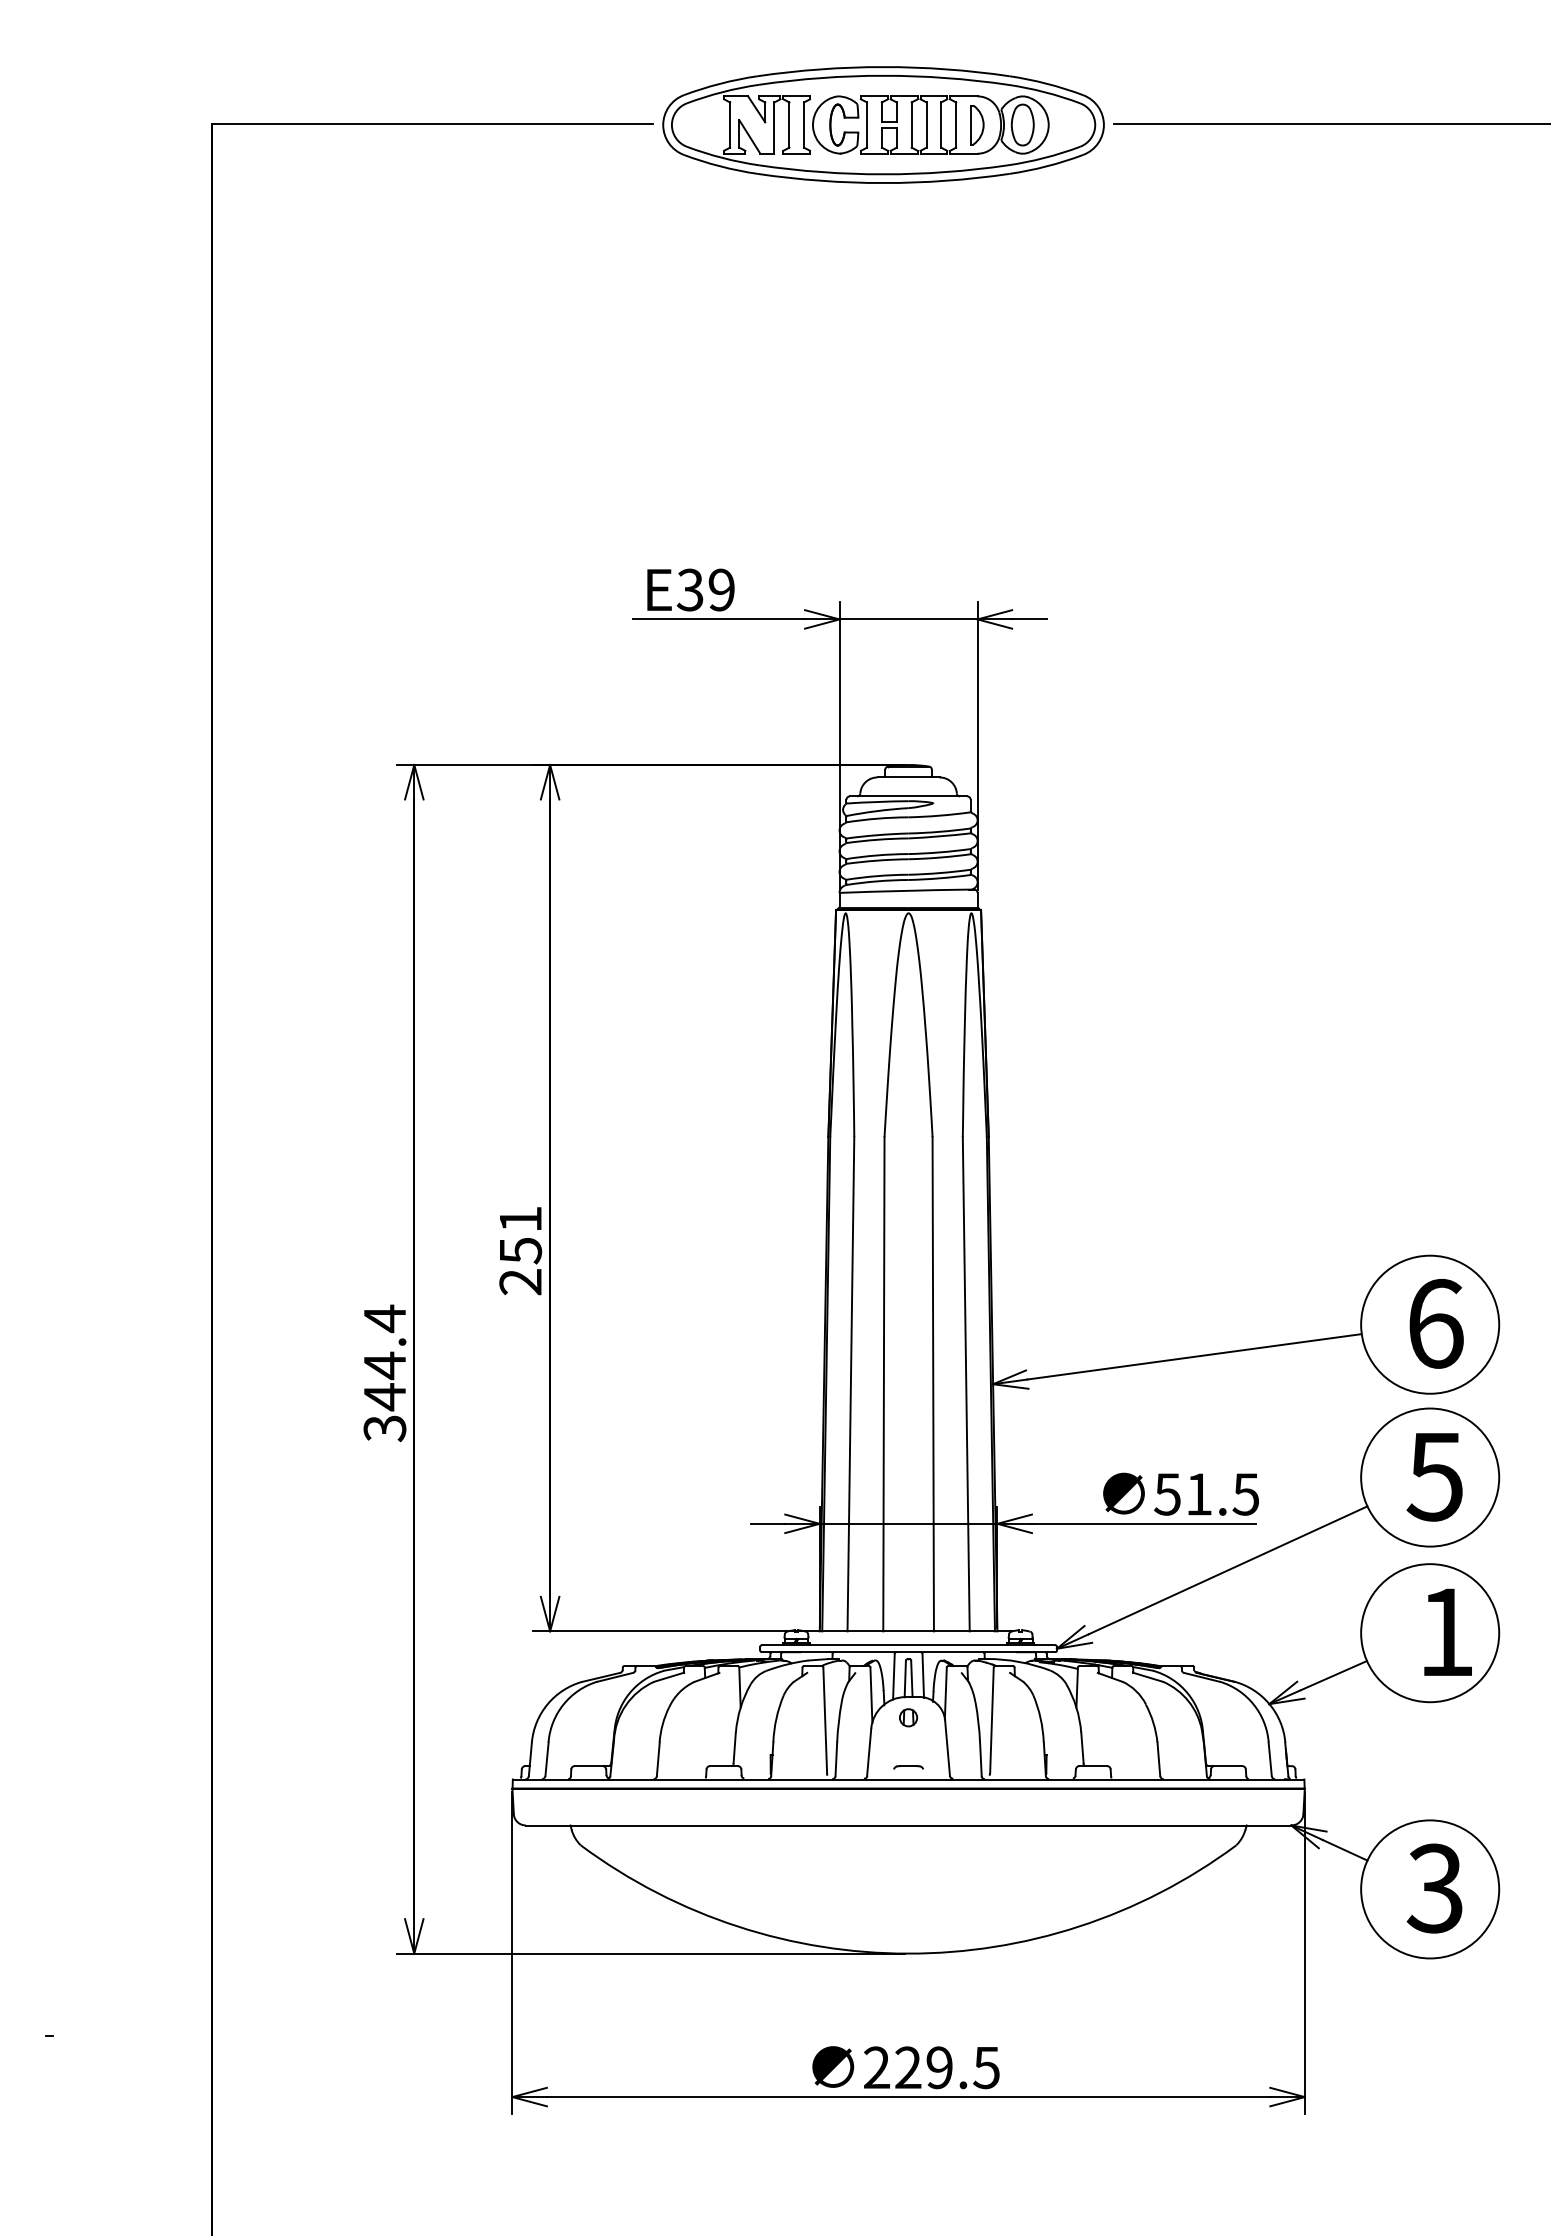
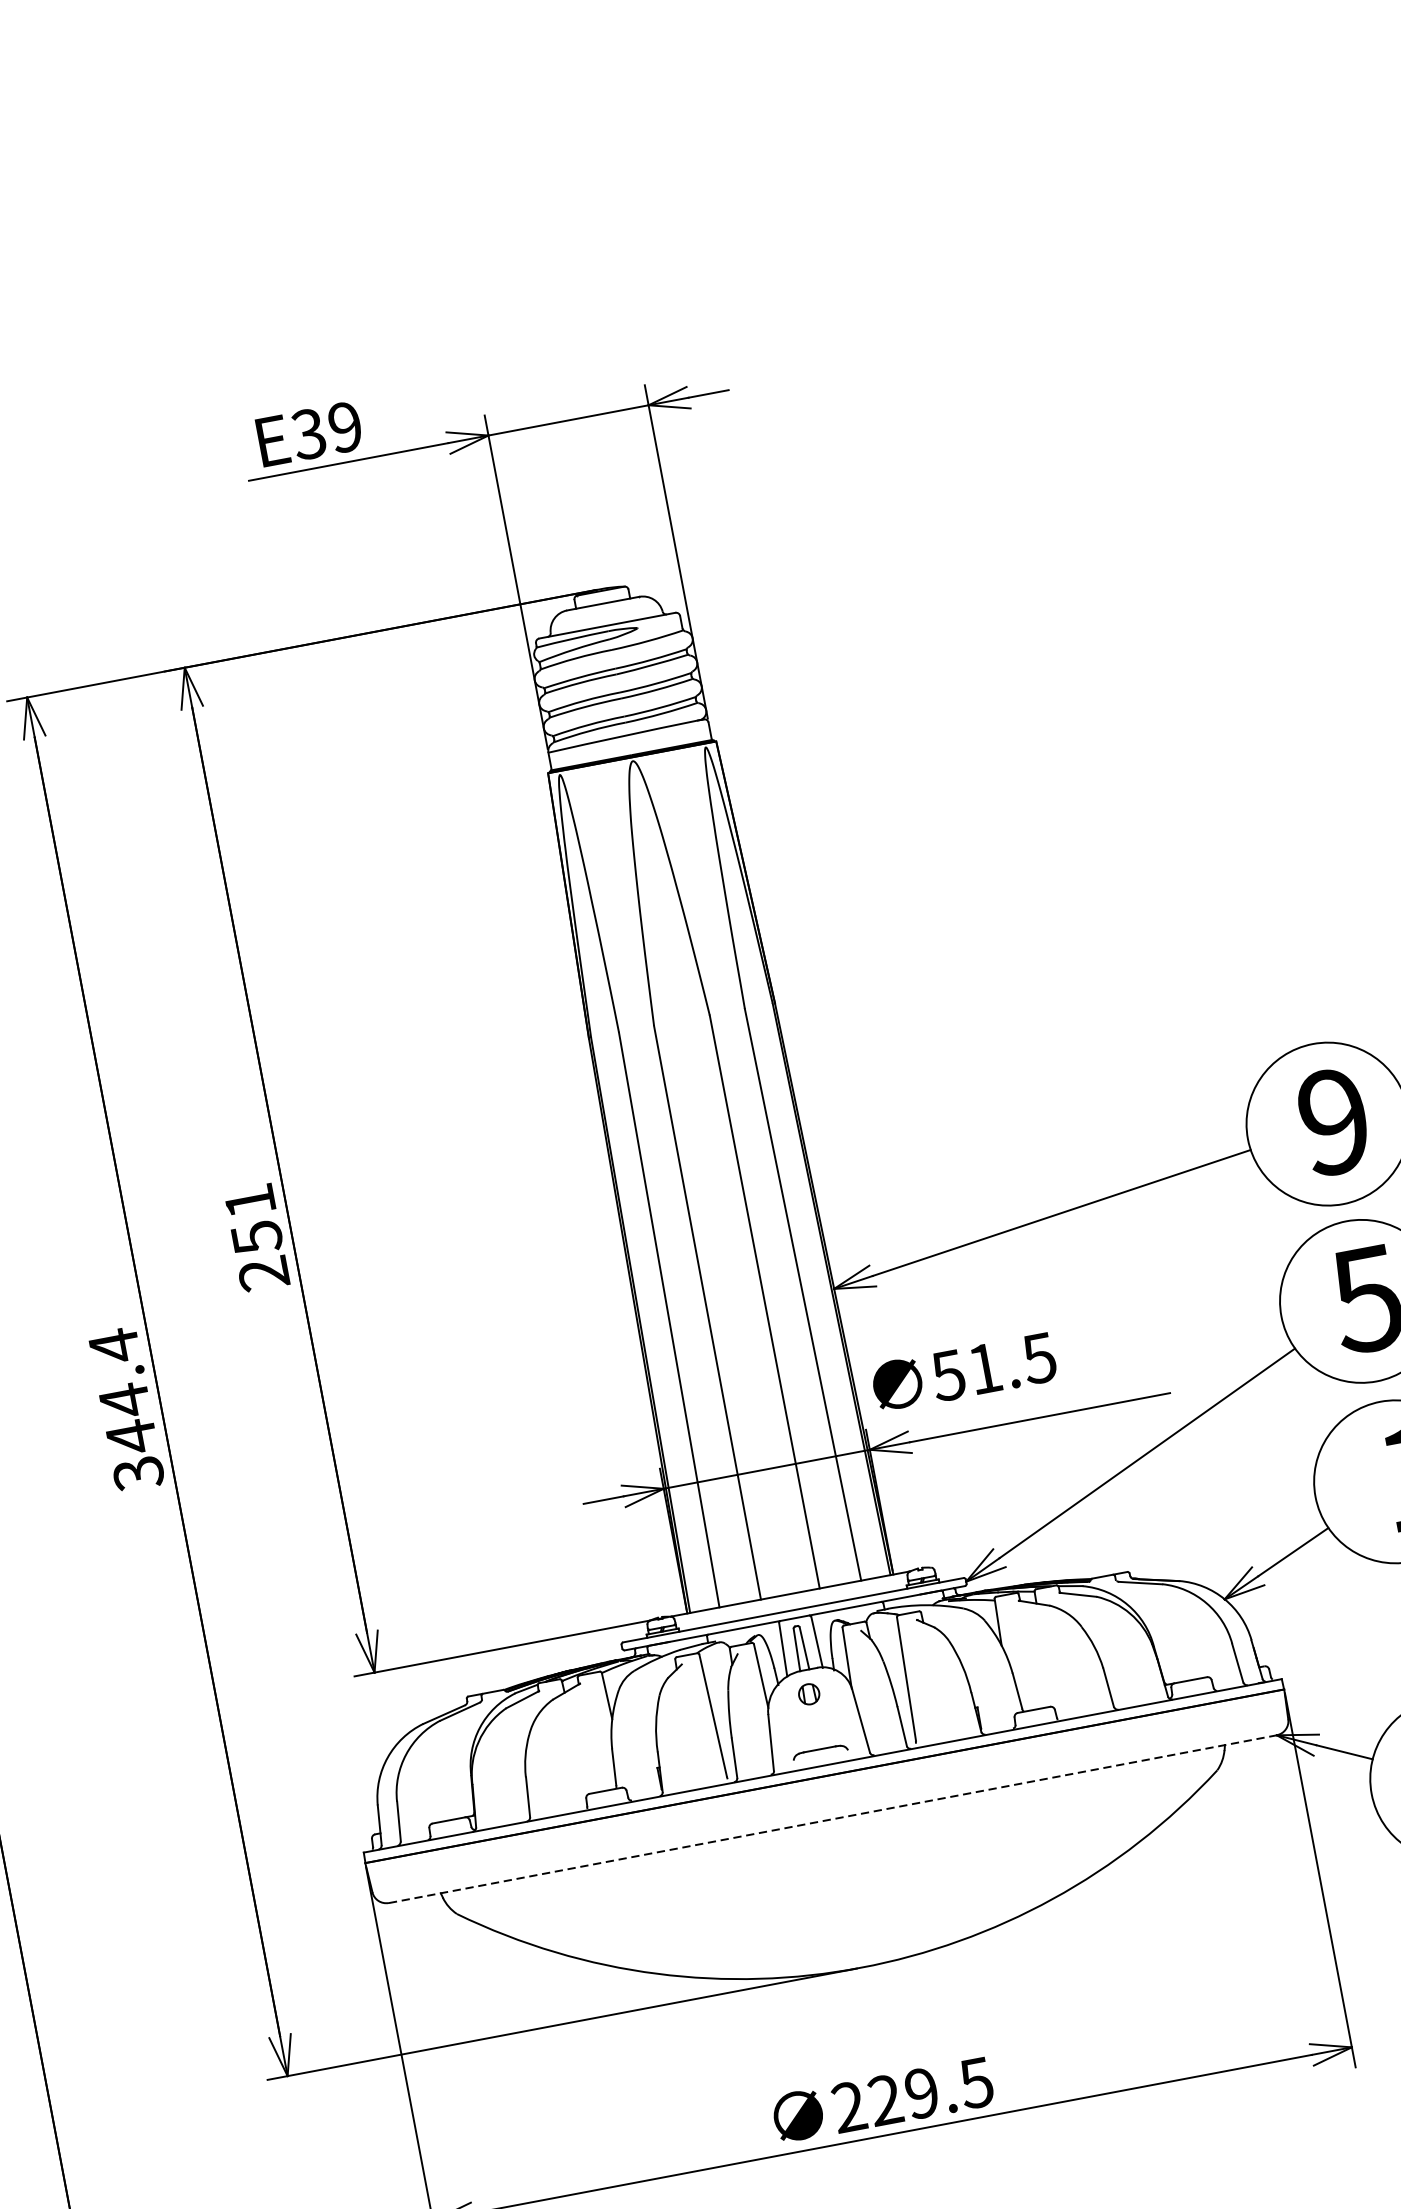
text: (1435, 1323) -> (1333, 1121), 6 -> 9
text: (1180, 1493) -> (963, 1371), moved
part: (908, 1767) -> (820, 1751), size x1.6
line: (908, 1825) -> (832, 1819), solid -> dashed

